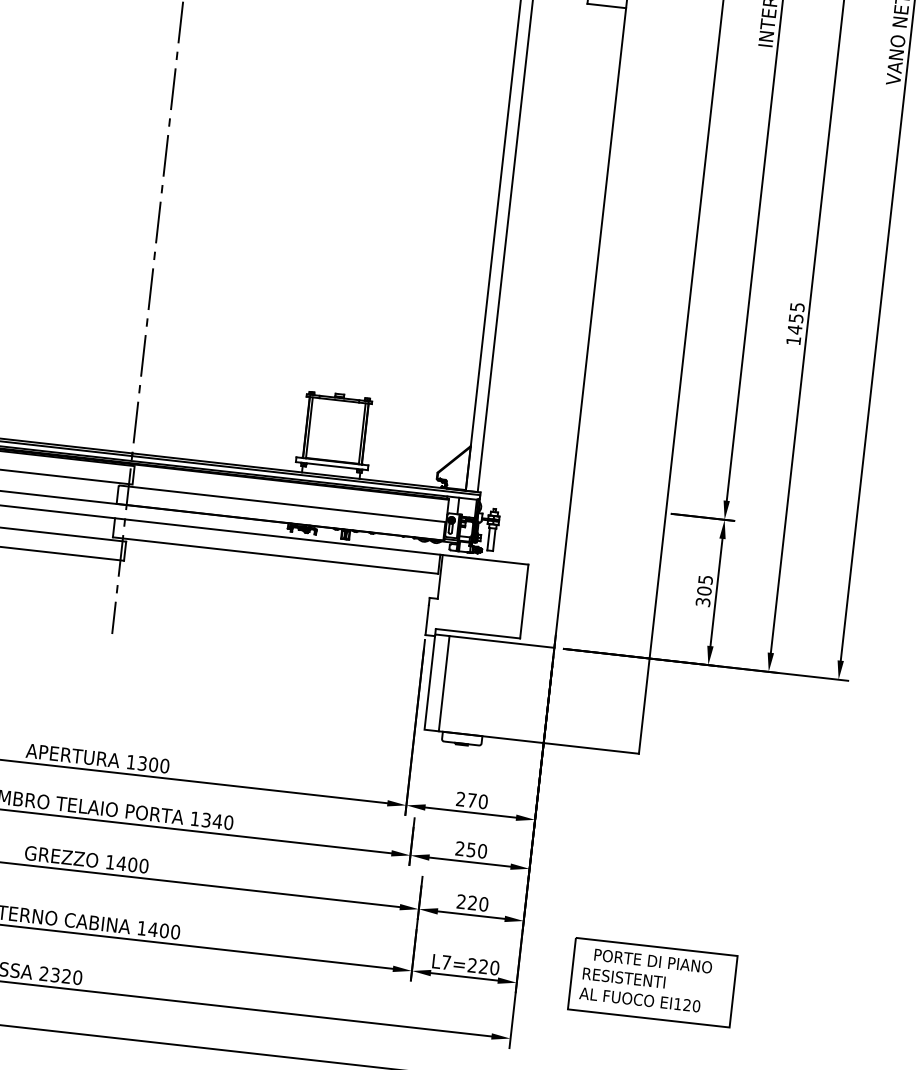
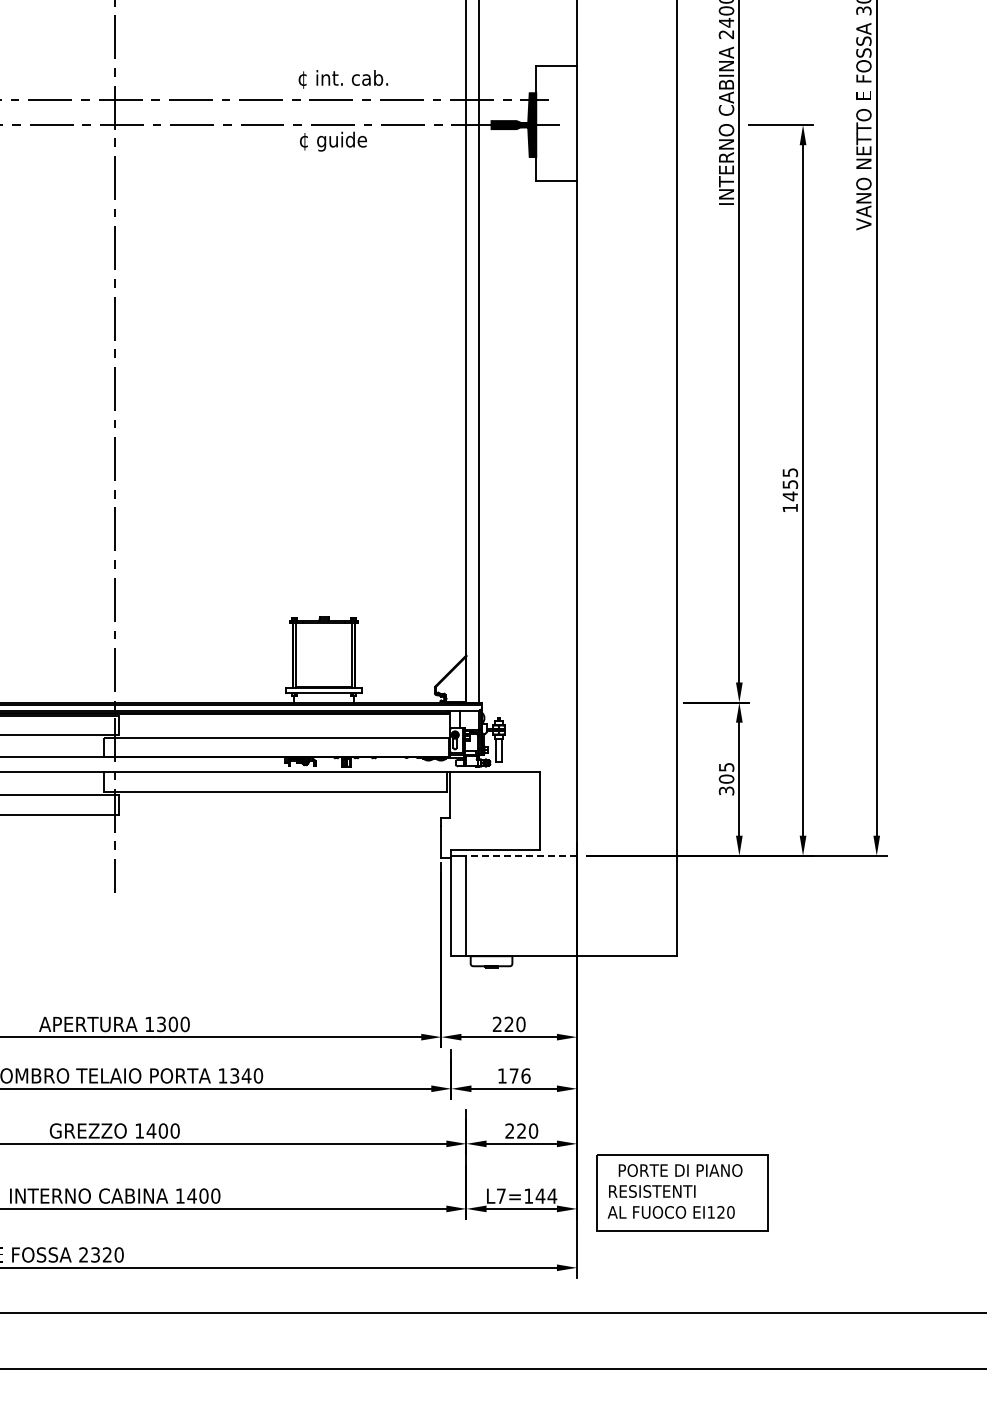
line: (501, 641) -> (521, 855), solid -> dashed
text: (471, 799) -> (508, 1023), 270 -> 220
text: (470, 849) -> (513, 1075), 250 -> 176
text: (483, 966) -> (540, 1195), L7=220 -> L7=144
part: (652, 982) -> (682, 1192), moved

